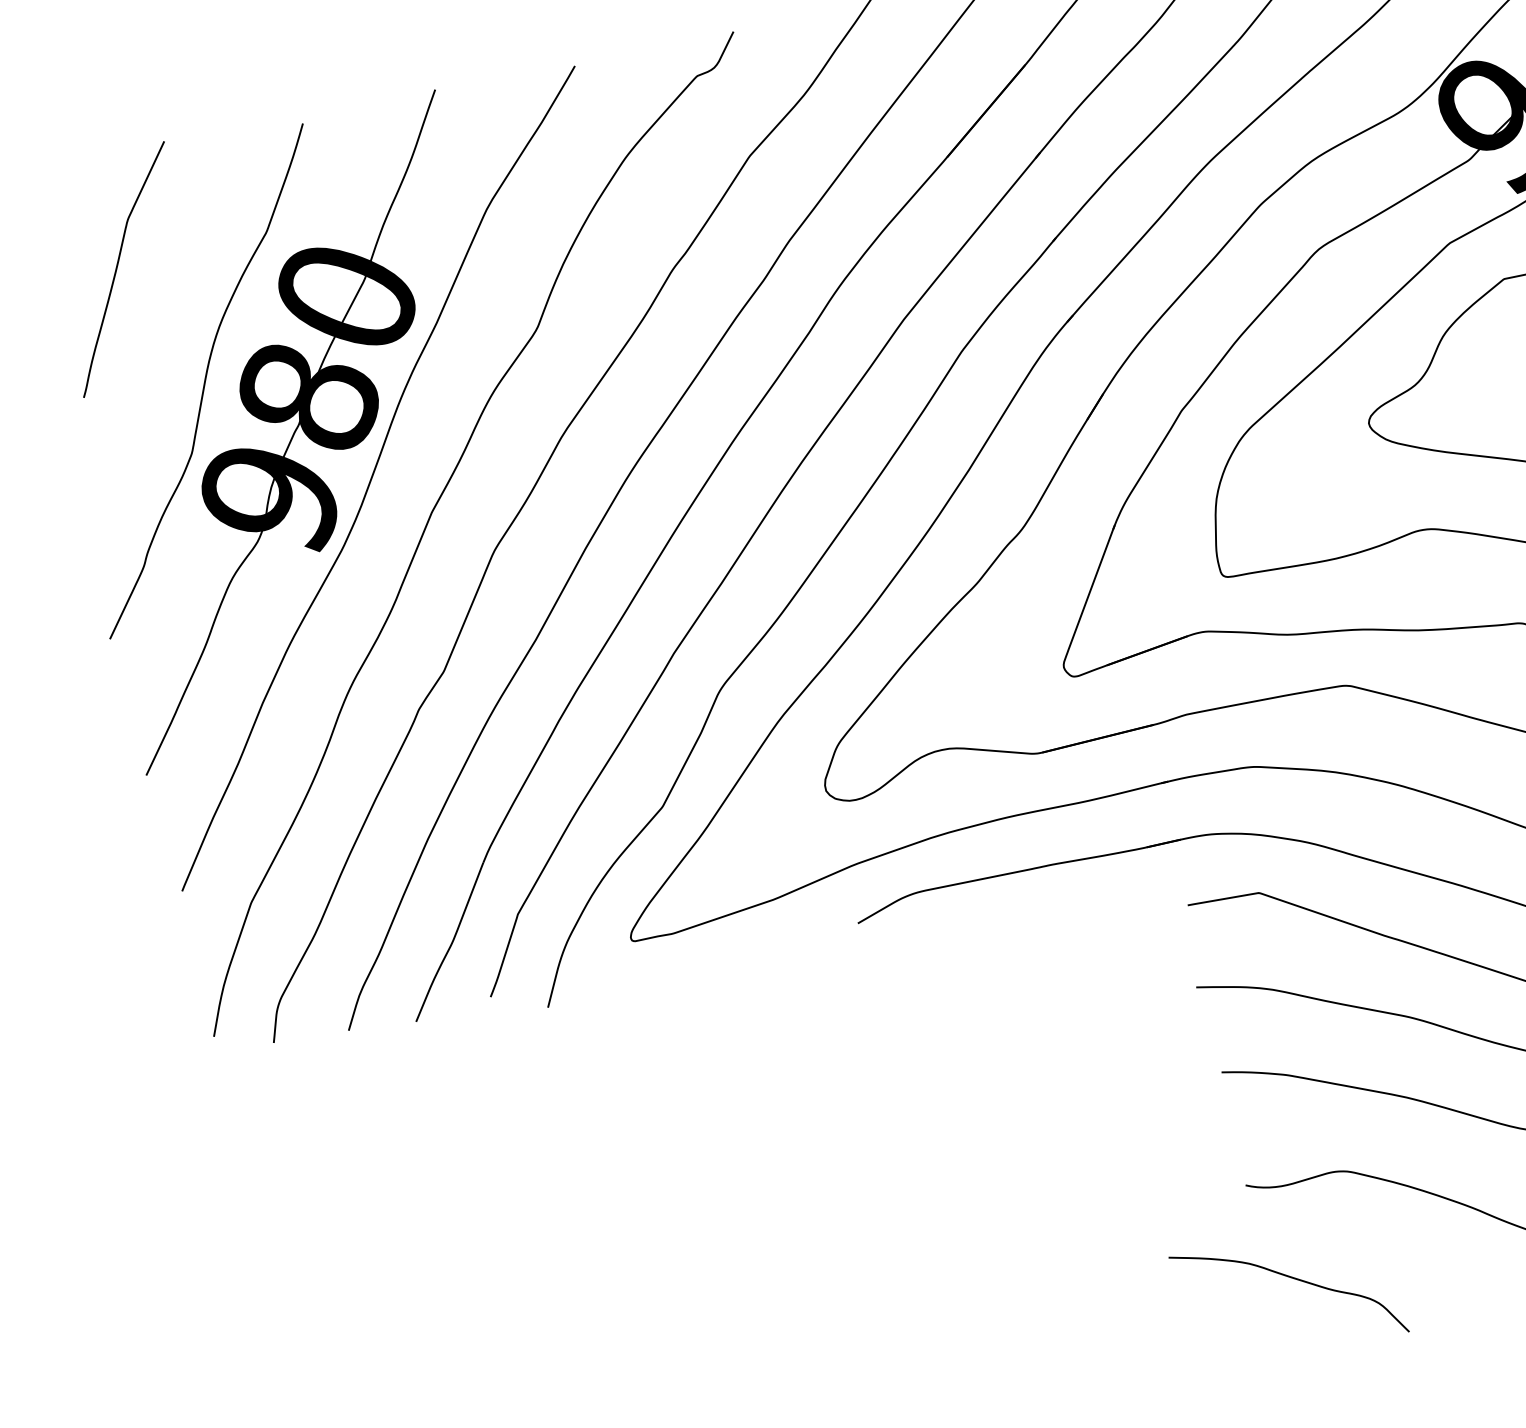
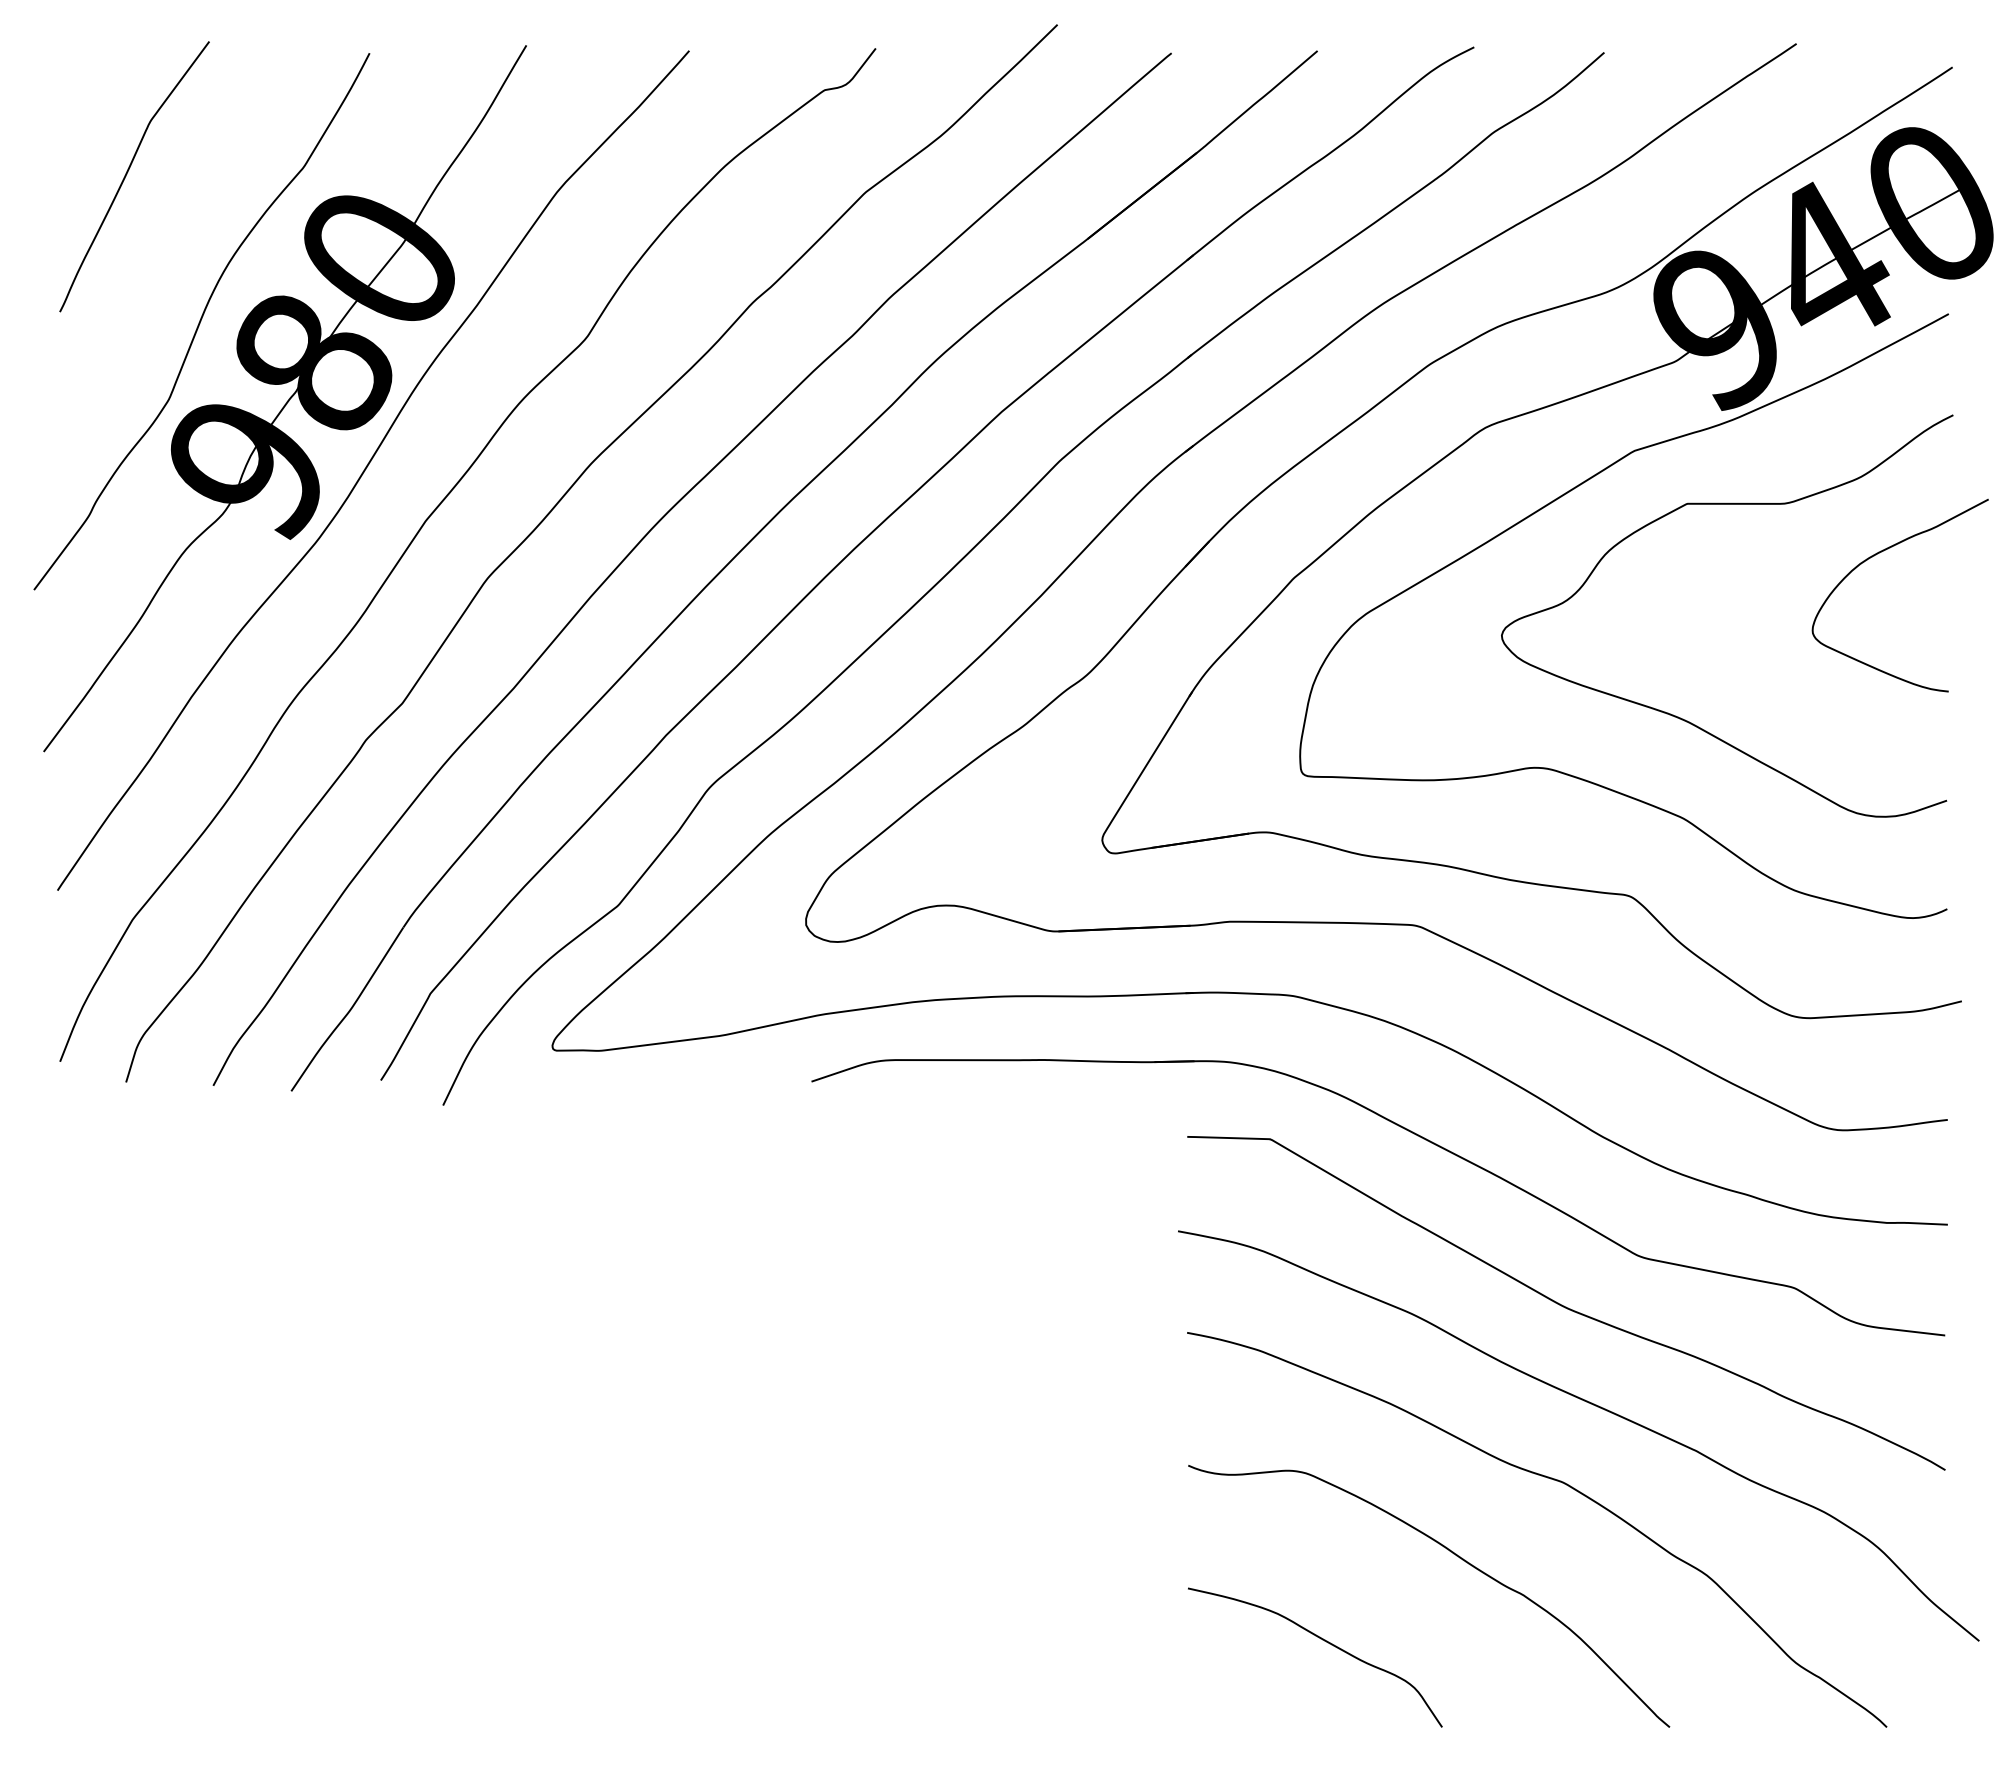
curve: (1294, 1279) -> (1324, 1641), moved

